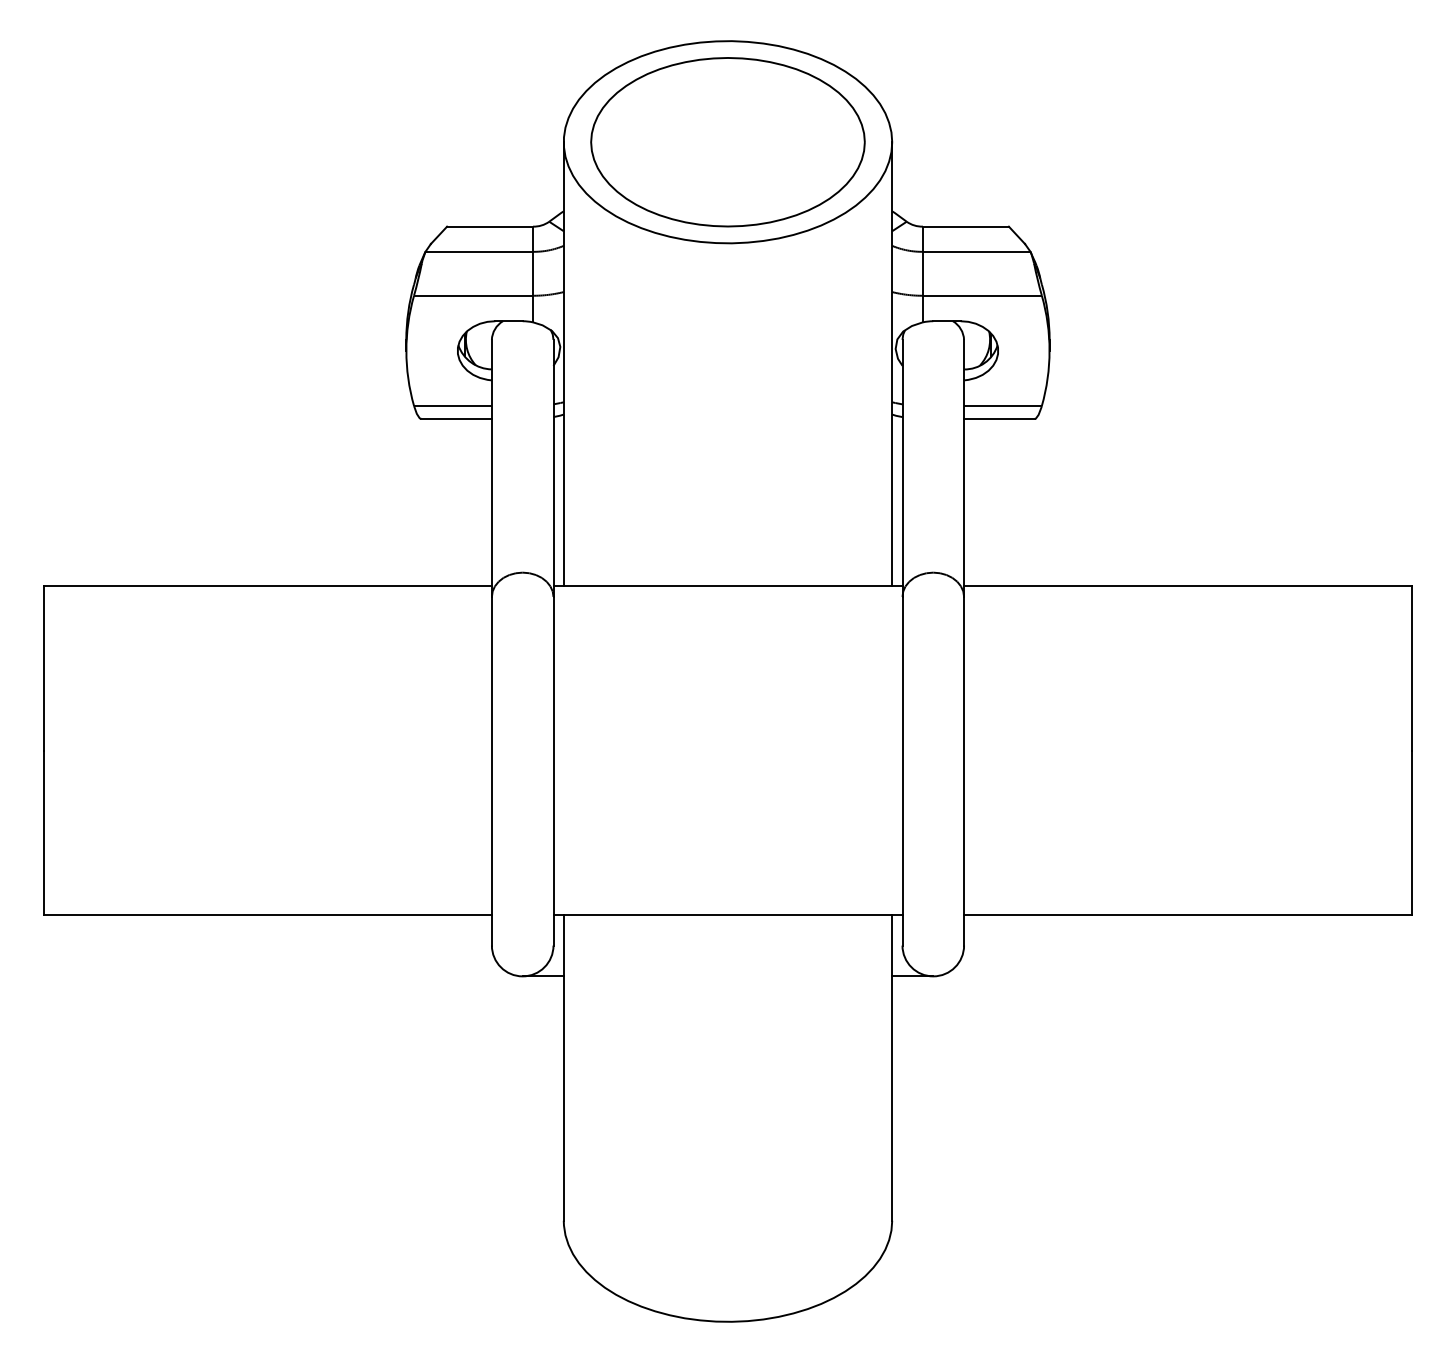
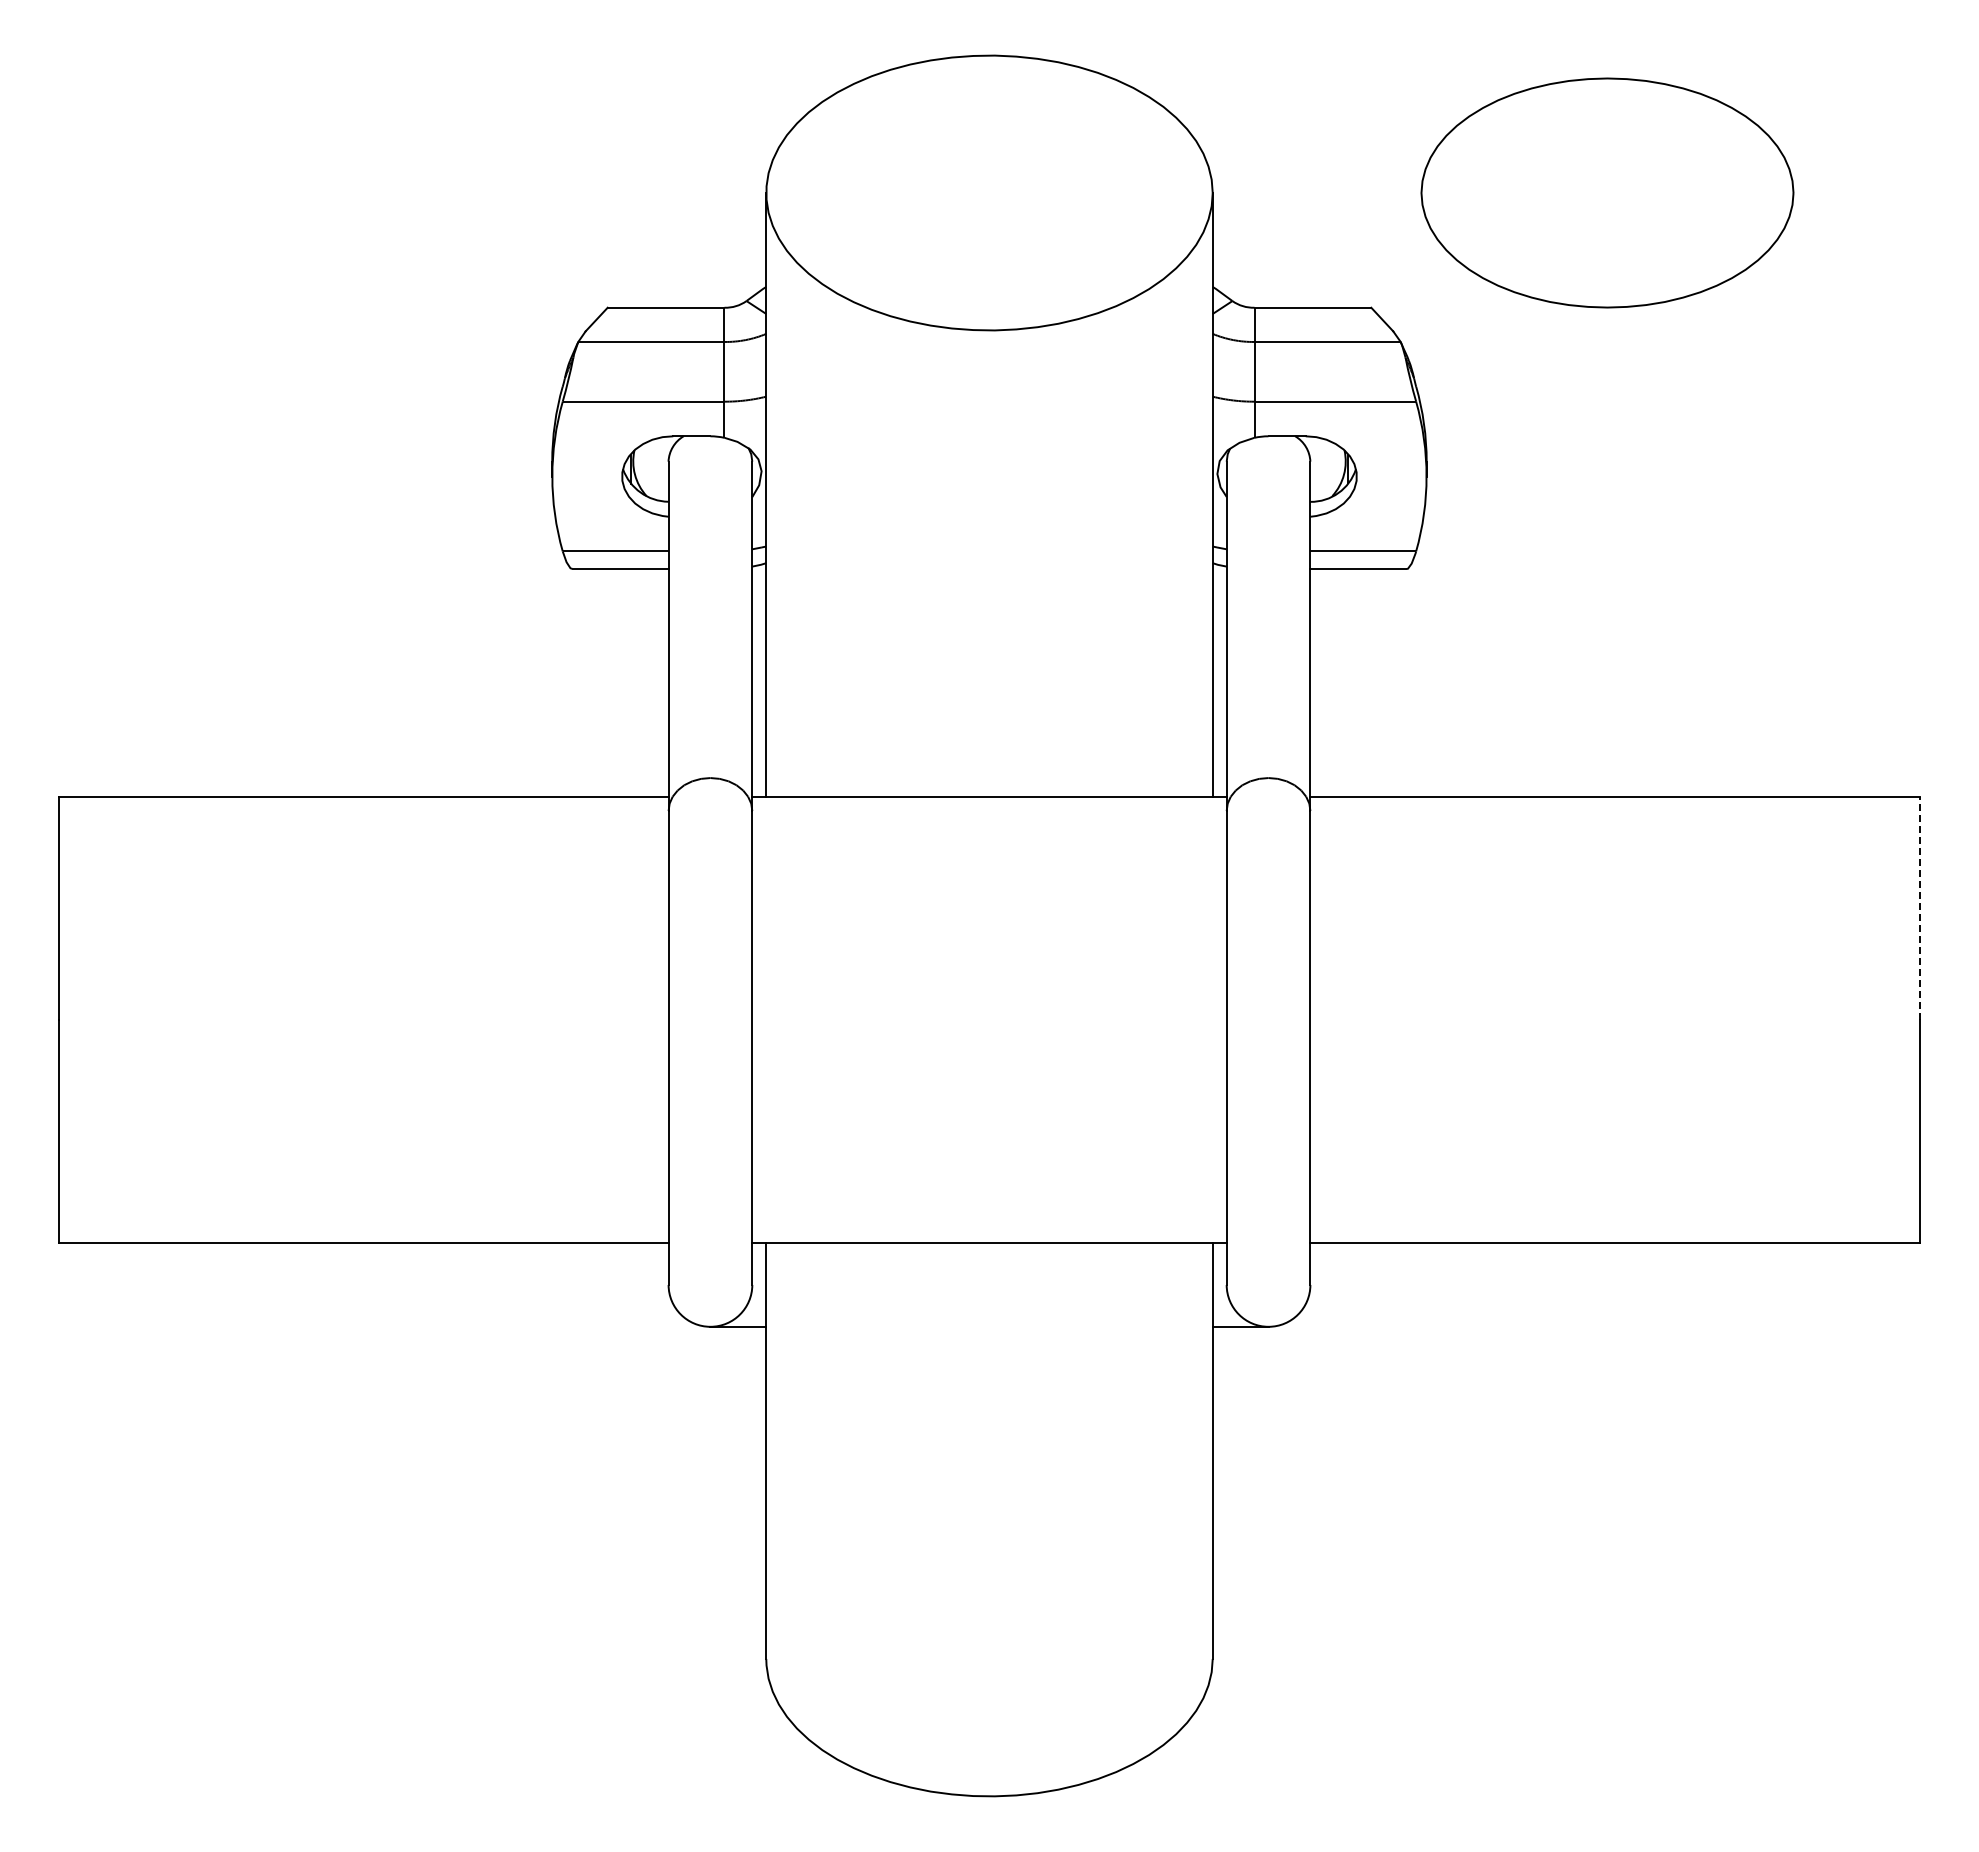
part: (728, 141) -> (1607, 192), moved
line: (1412, 668) -> (1919, 908), solid -> dashed

